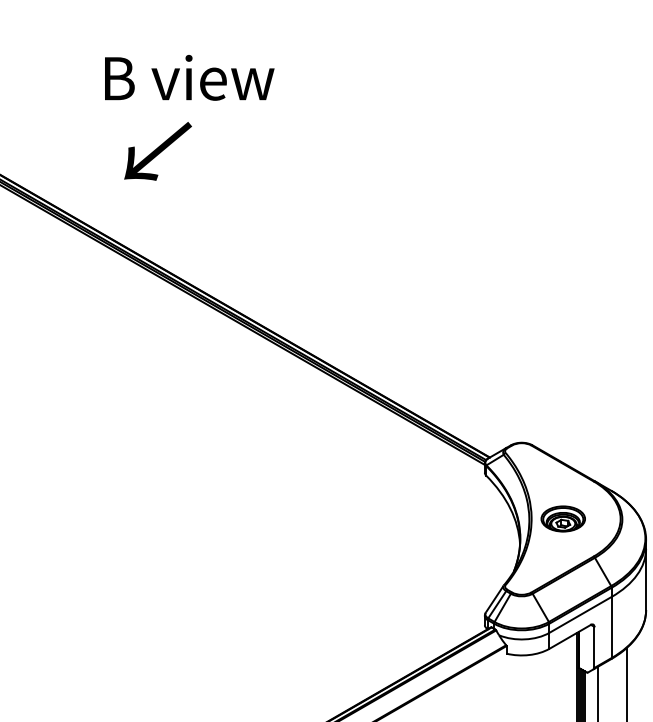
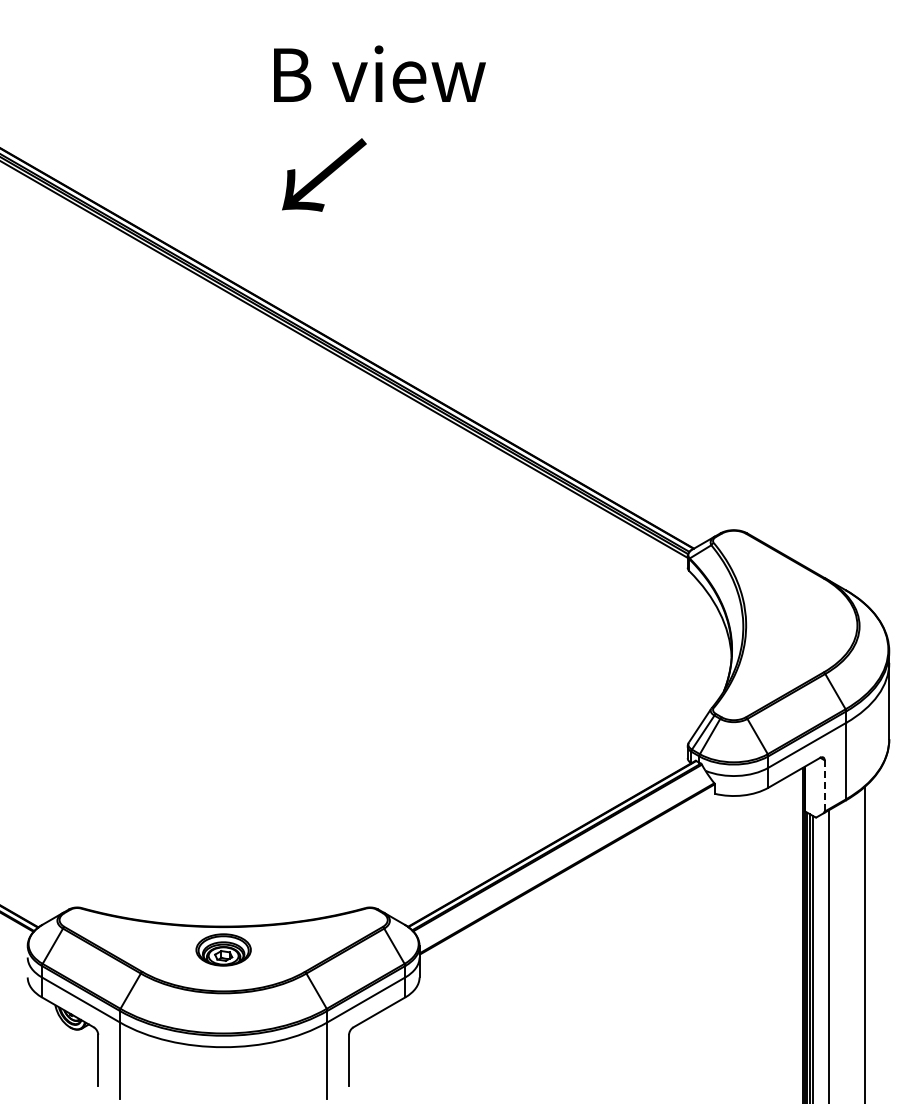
text: (189, 77) -> (379, 73), moved
text: (158, 150) -> (324, 174), moved
part: (563, 519) -> (785, 625), removed
line: (594, 647) -> (824, 785), solid -> dashed

